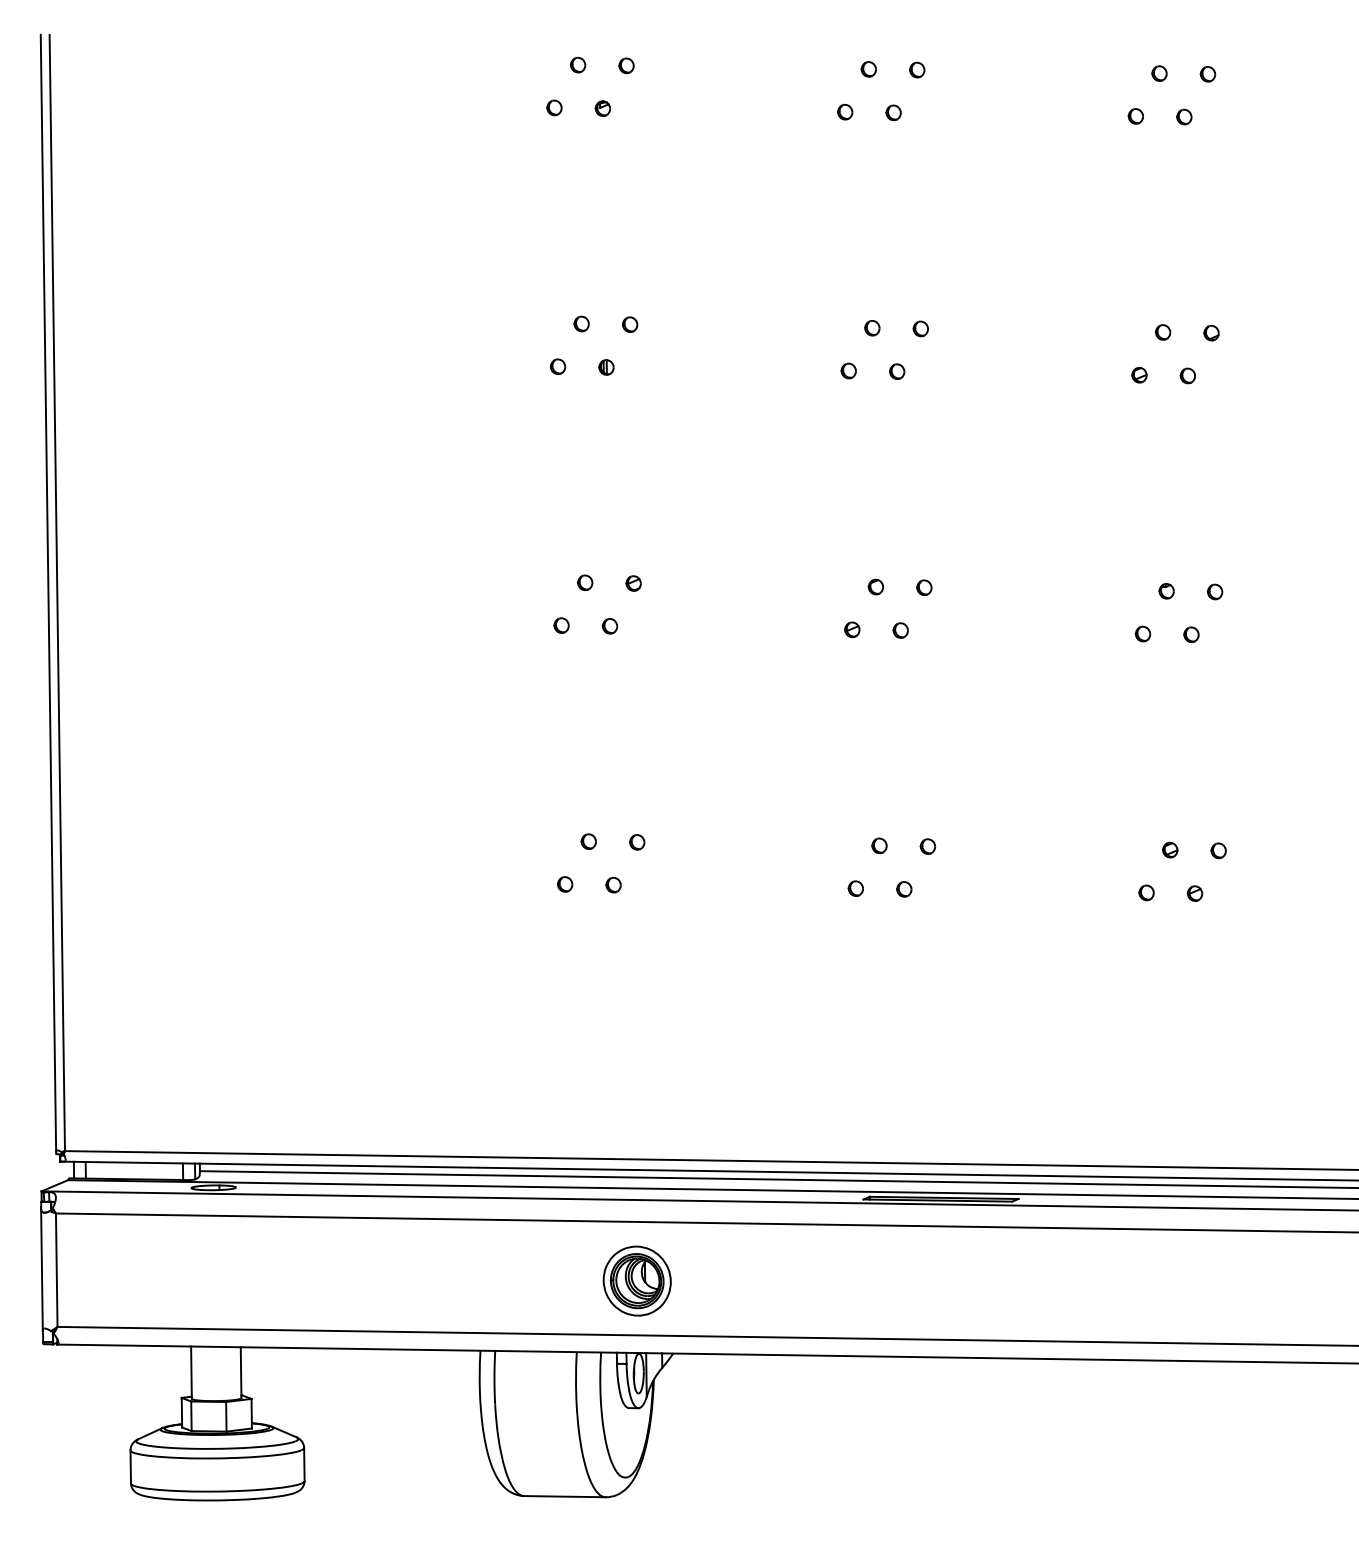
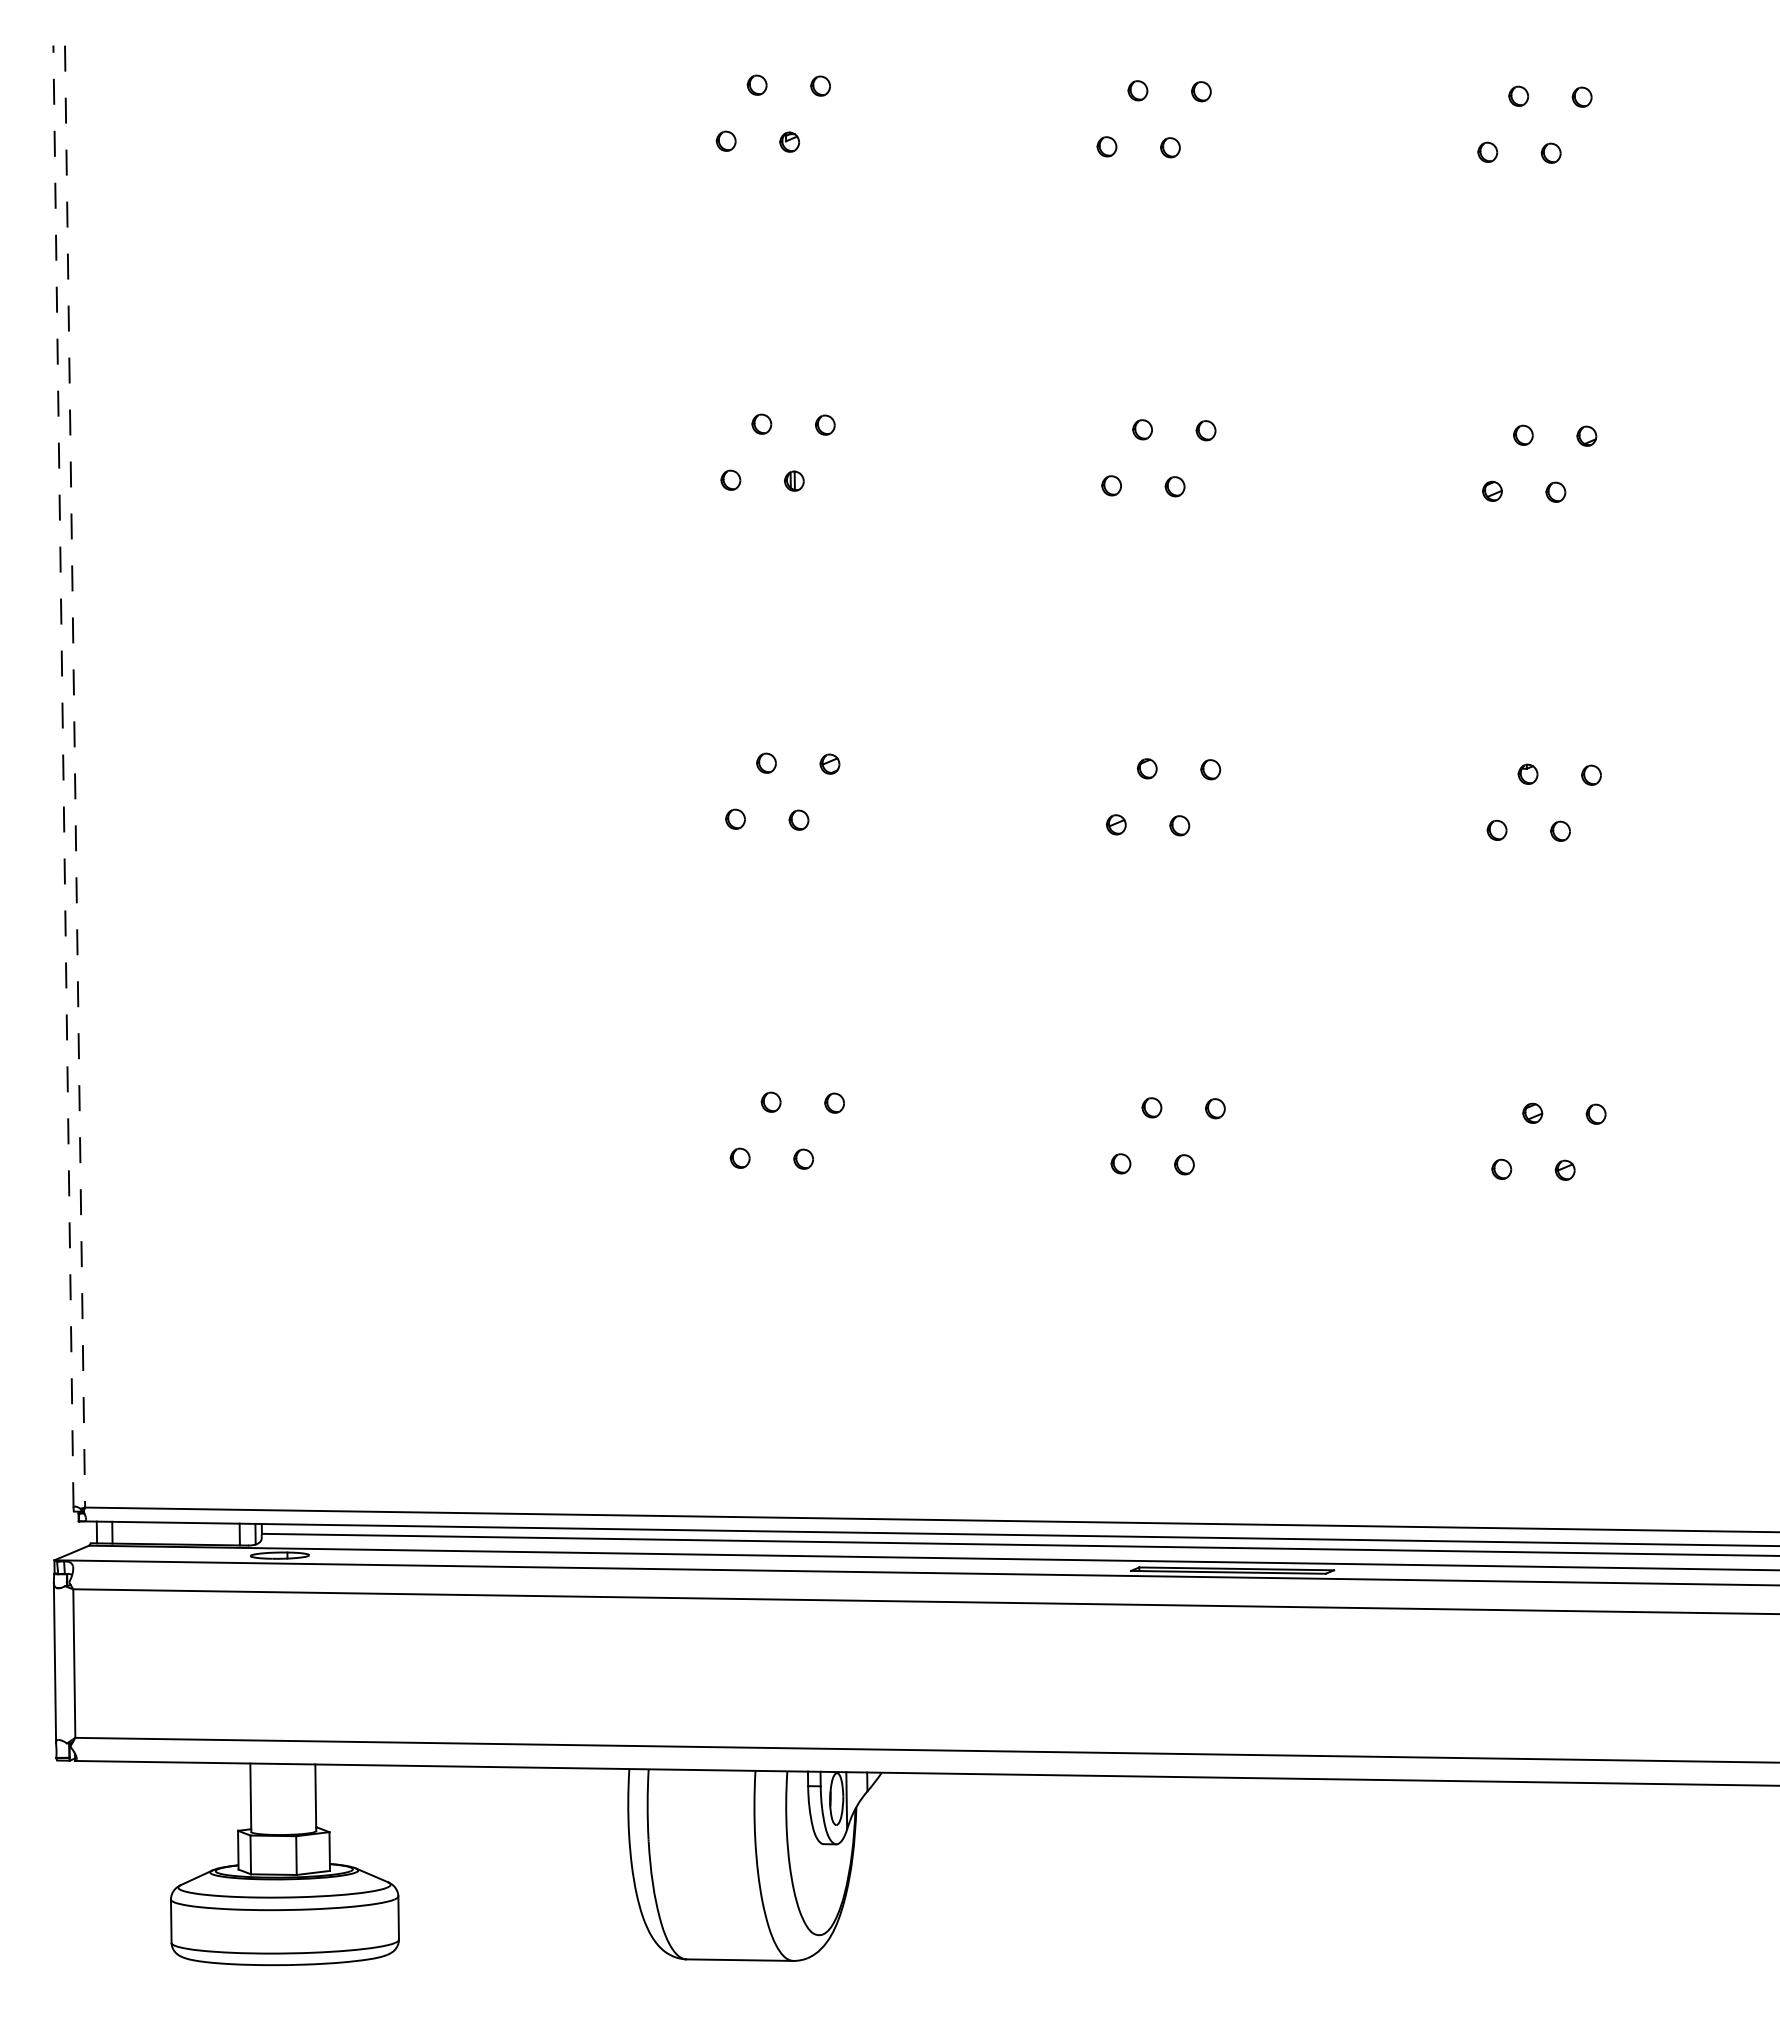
line: (48, 592) -> (63, 776), solid -> dashed
line: (57, 593) -> (75, 777), solid -> dashed
part: (637, 1280) -> (834, 1677), removed

